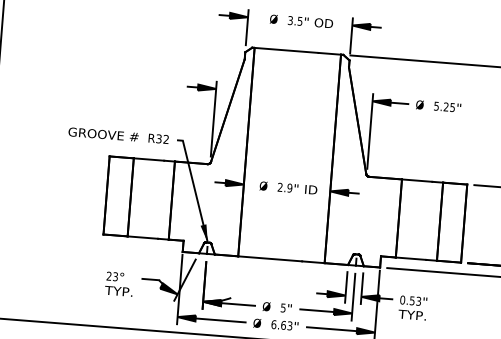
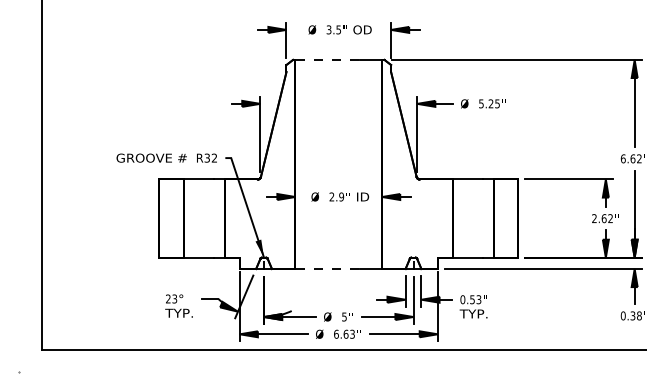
line: (287, 50) -> (328, 59), solid -> dashed
line: (271, 259) -> (328, 269), solid -> dashed

